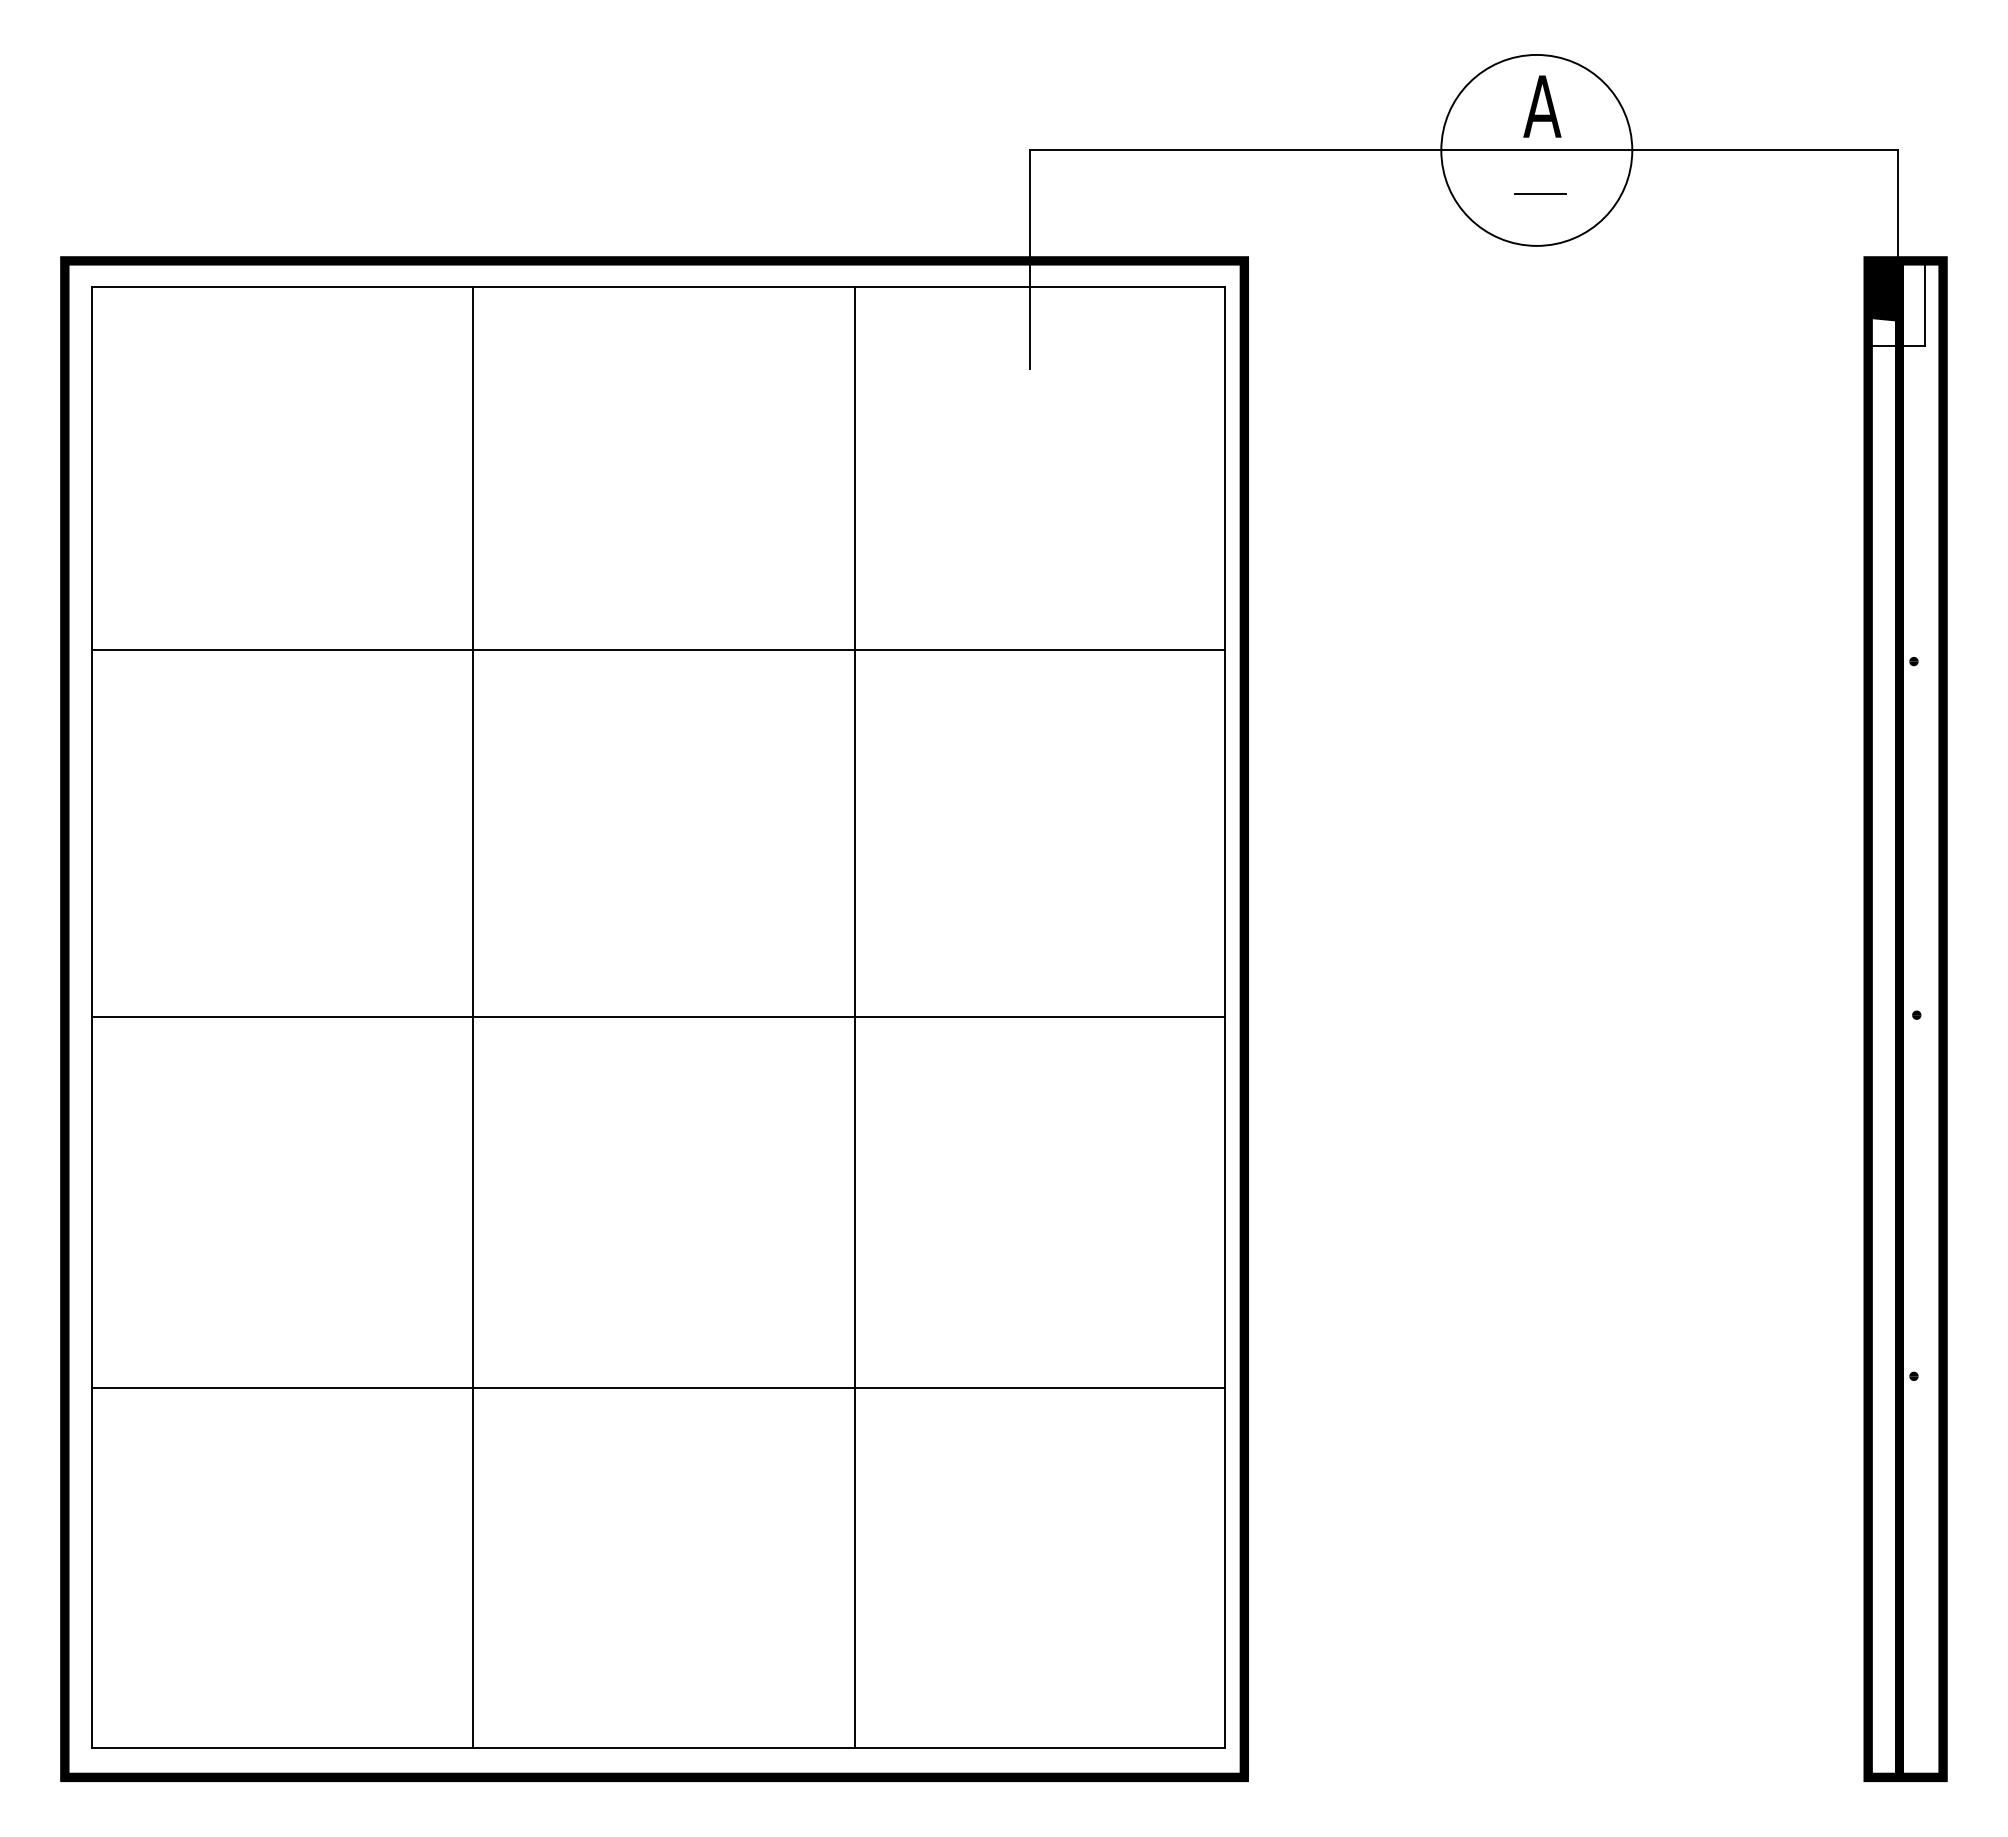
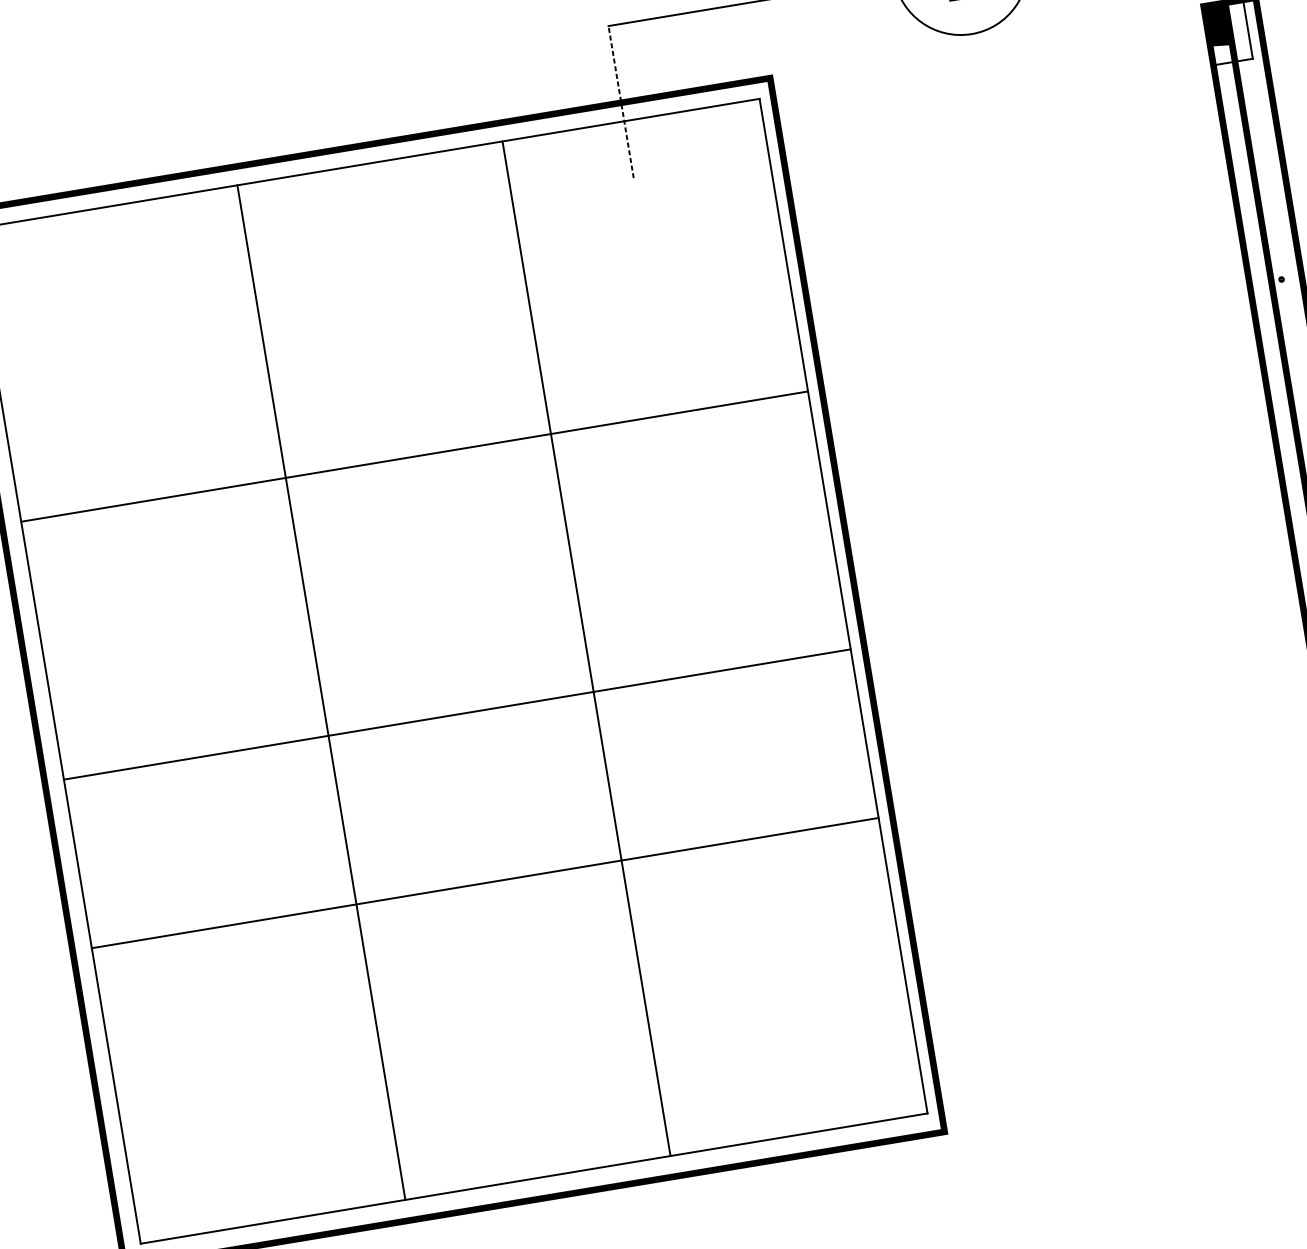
line: (1029, 259) -> (620, 101), solid -> dashed
line: (658, 649) -> (414, 456), moved
line: (658, 1016) -> (457, 714), moved
line: (658, 1388) -> (485, 883), moved

